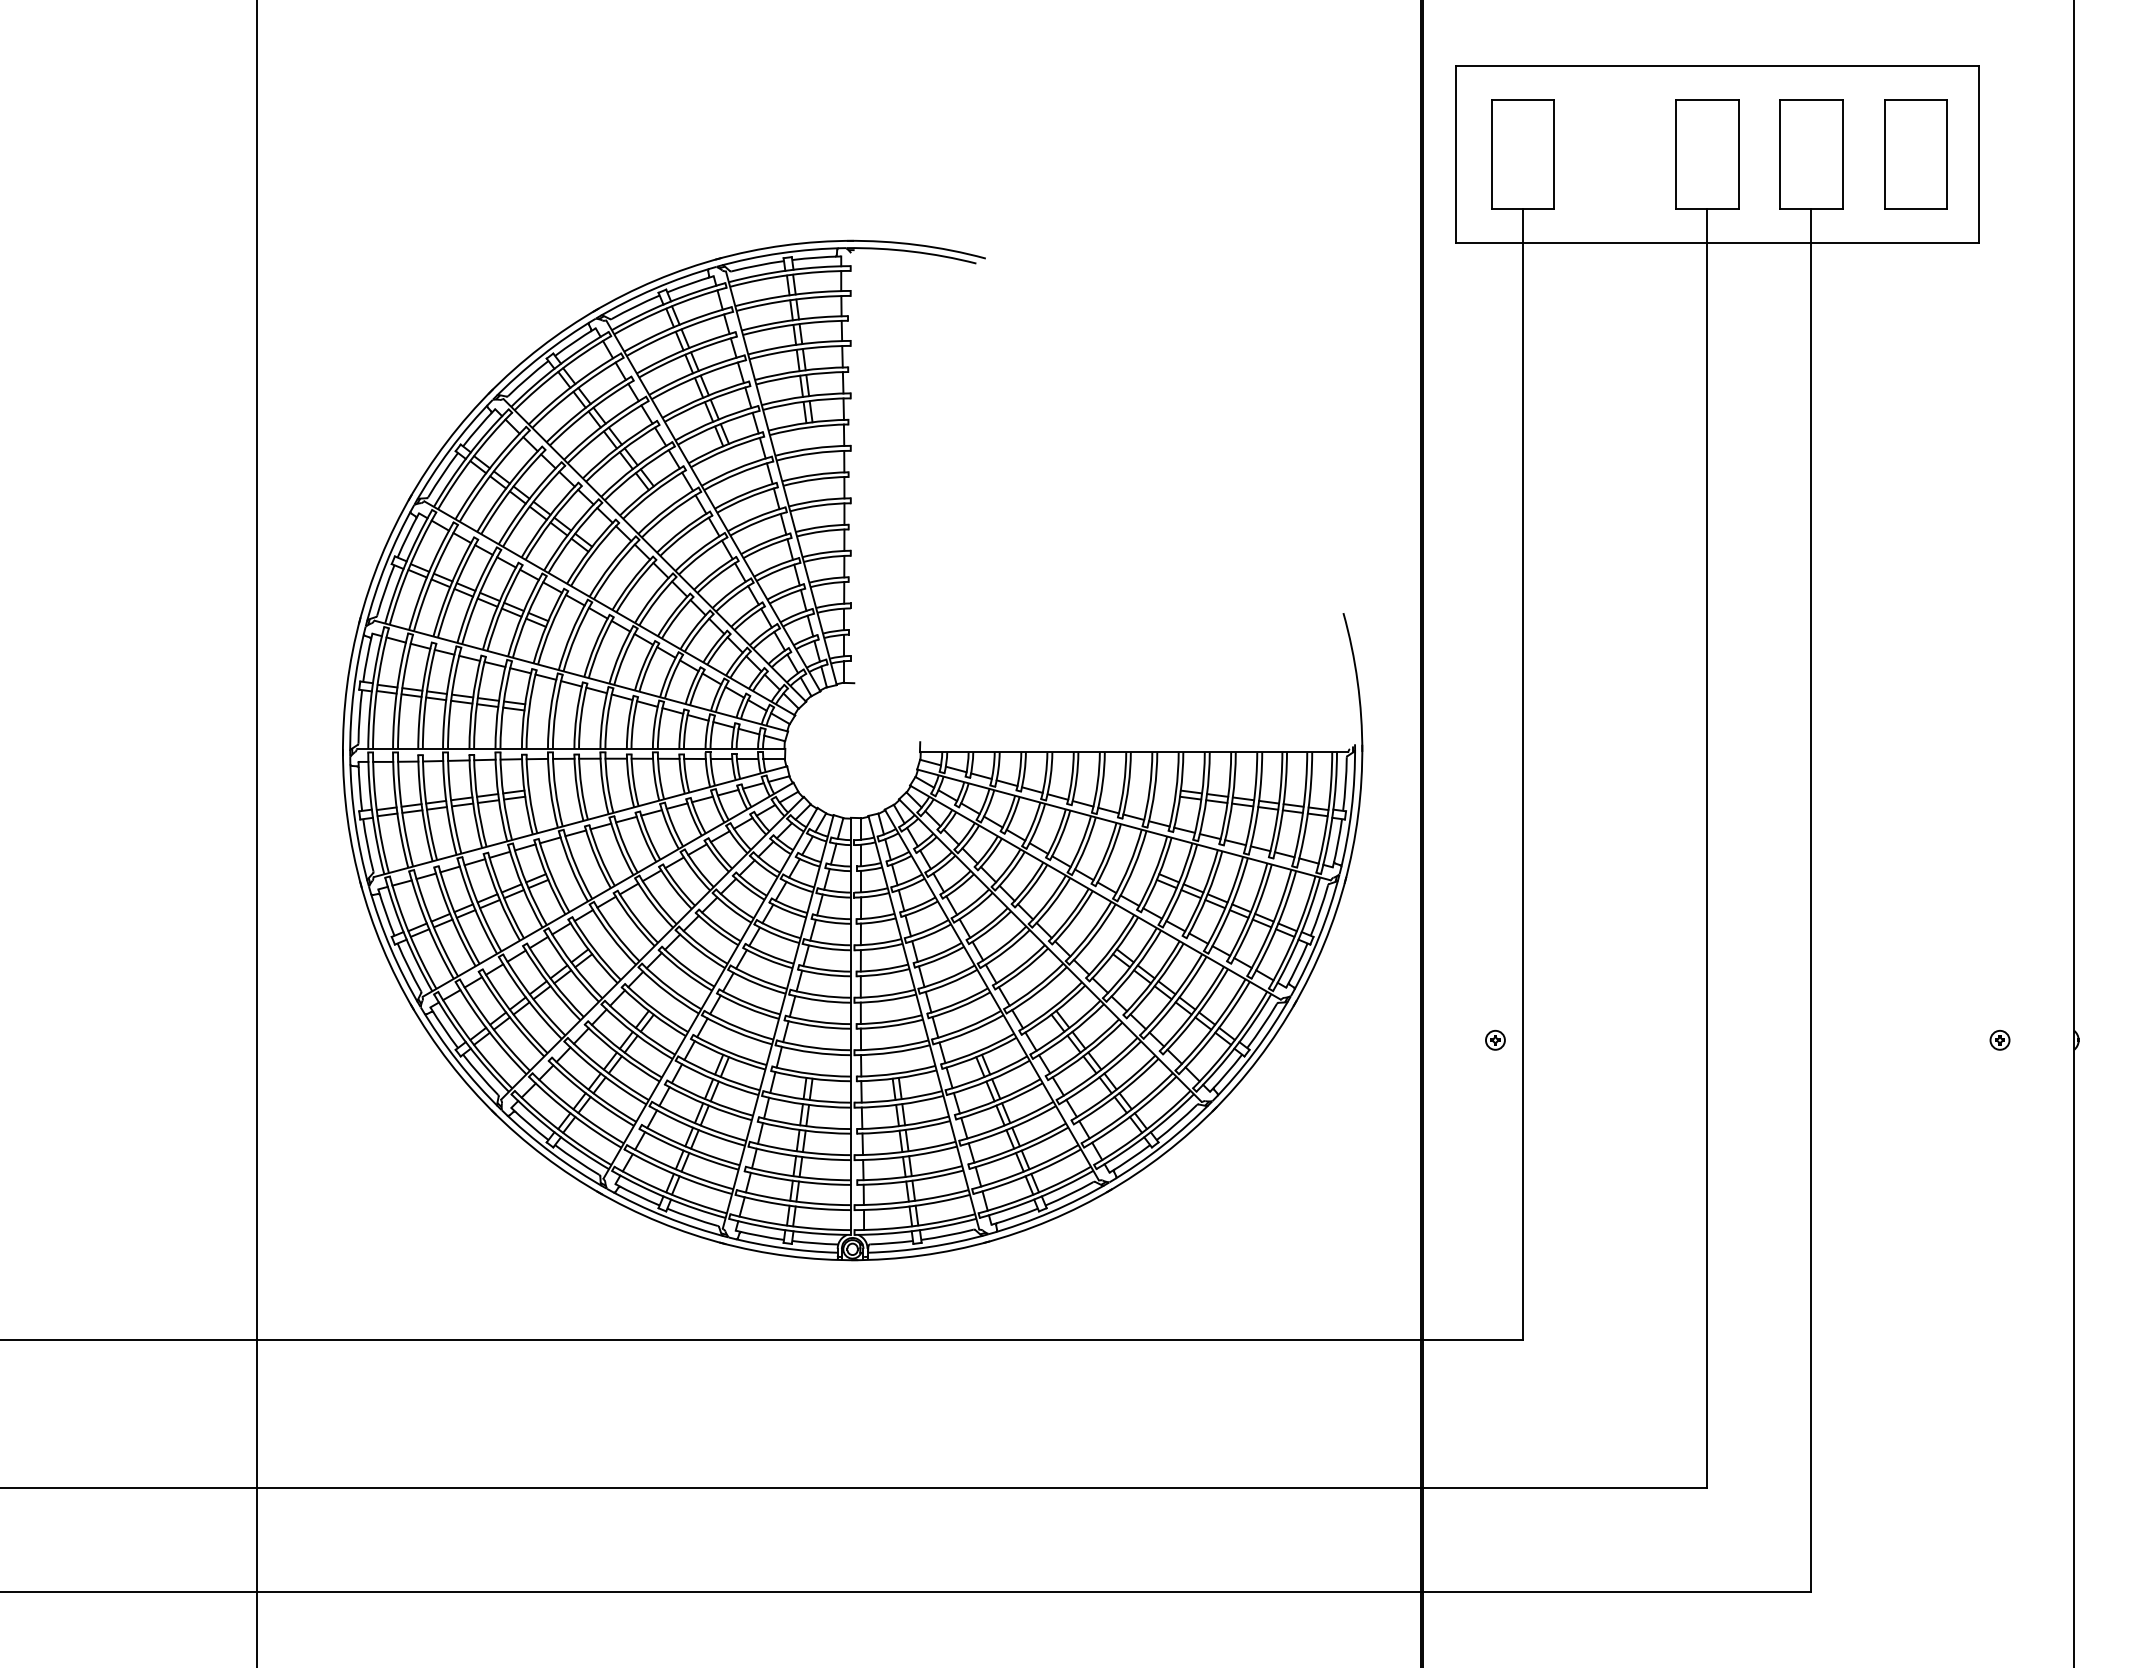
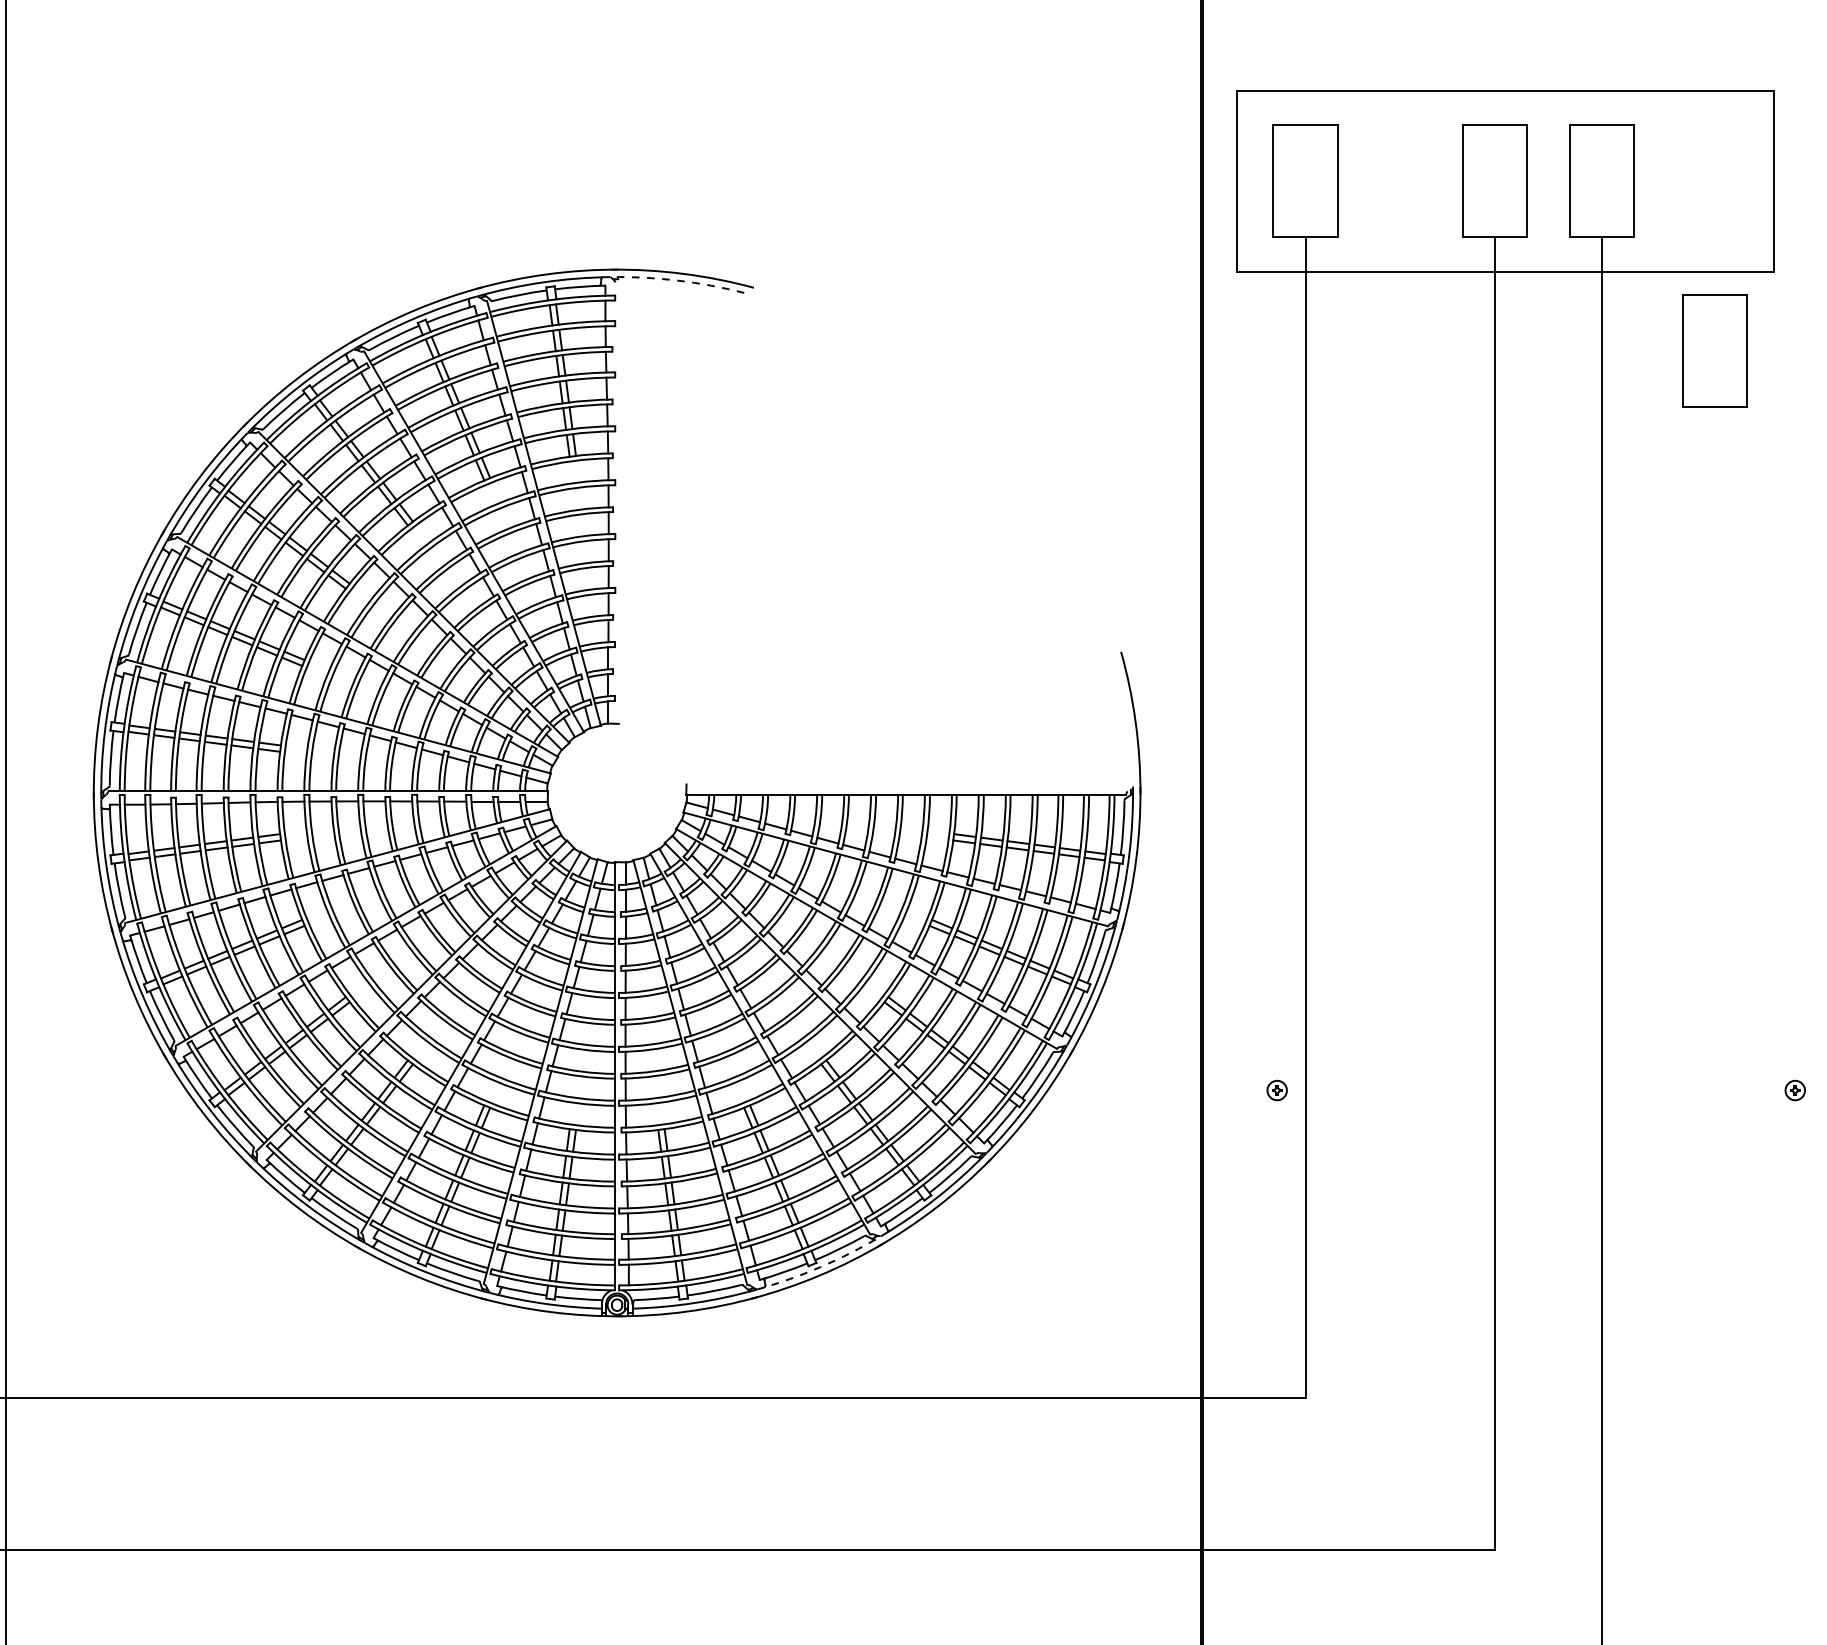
part: (1915, 154) -> (1714, 350), moved
arc: (911, 251) -> (677, 280), solid -> dashed
arc: (1050, 1212) -> (820, 1267), solid -> dashed

